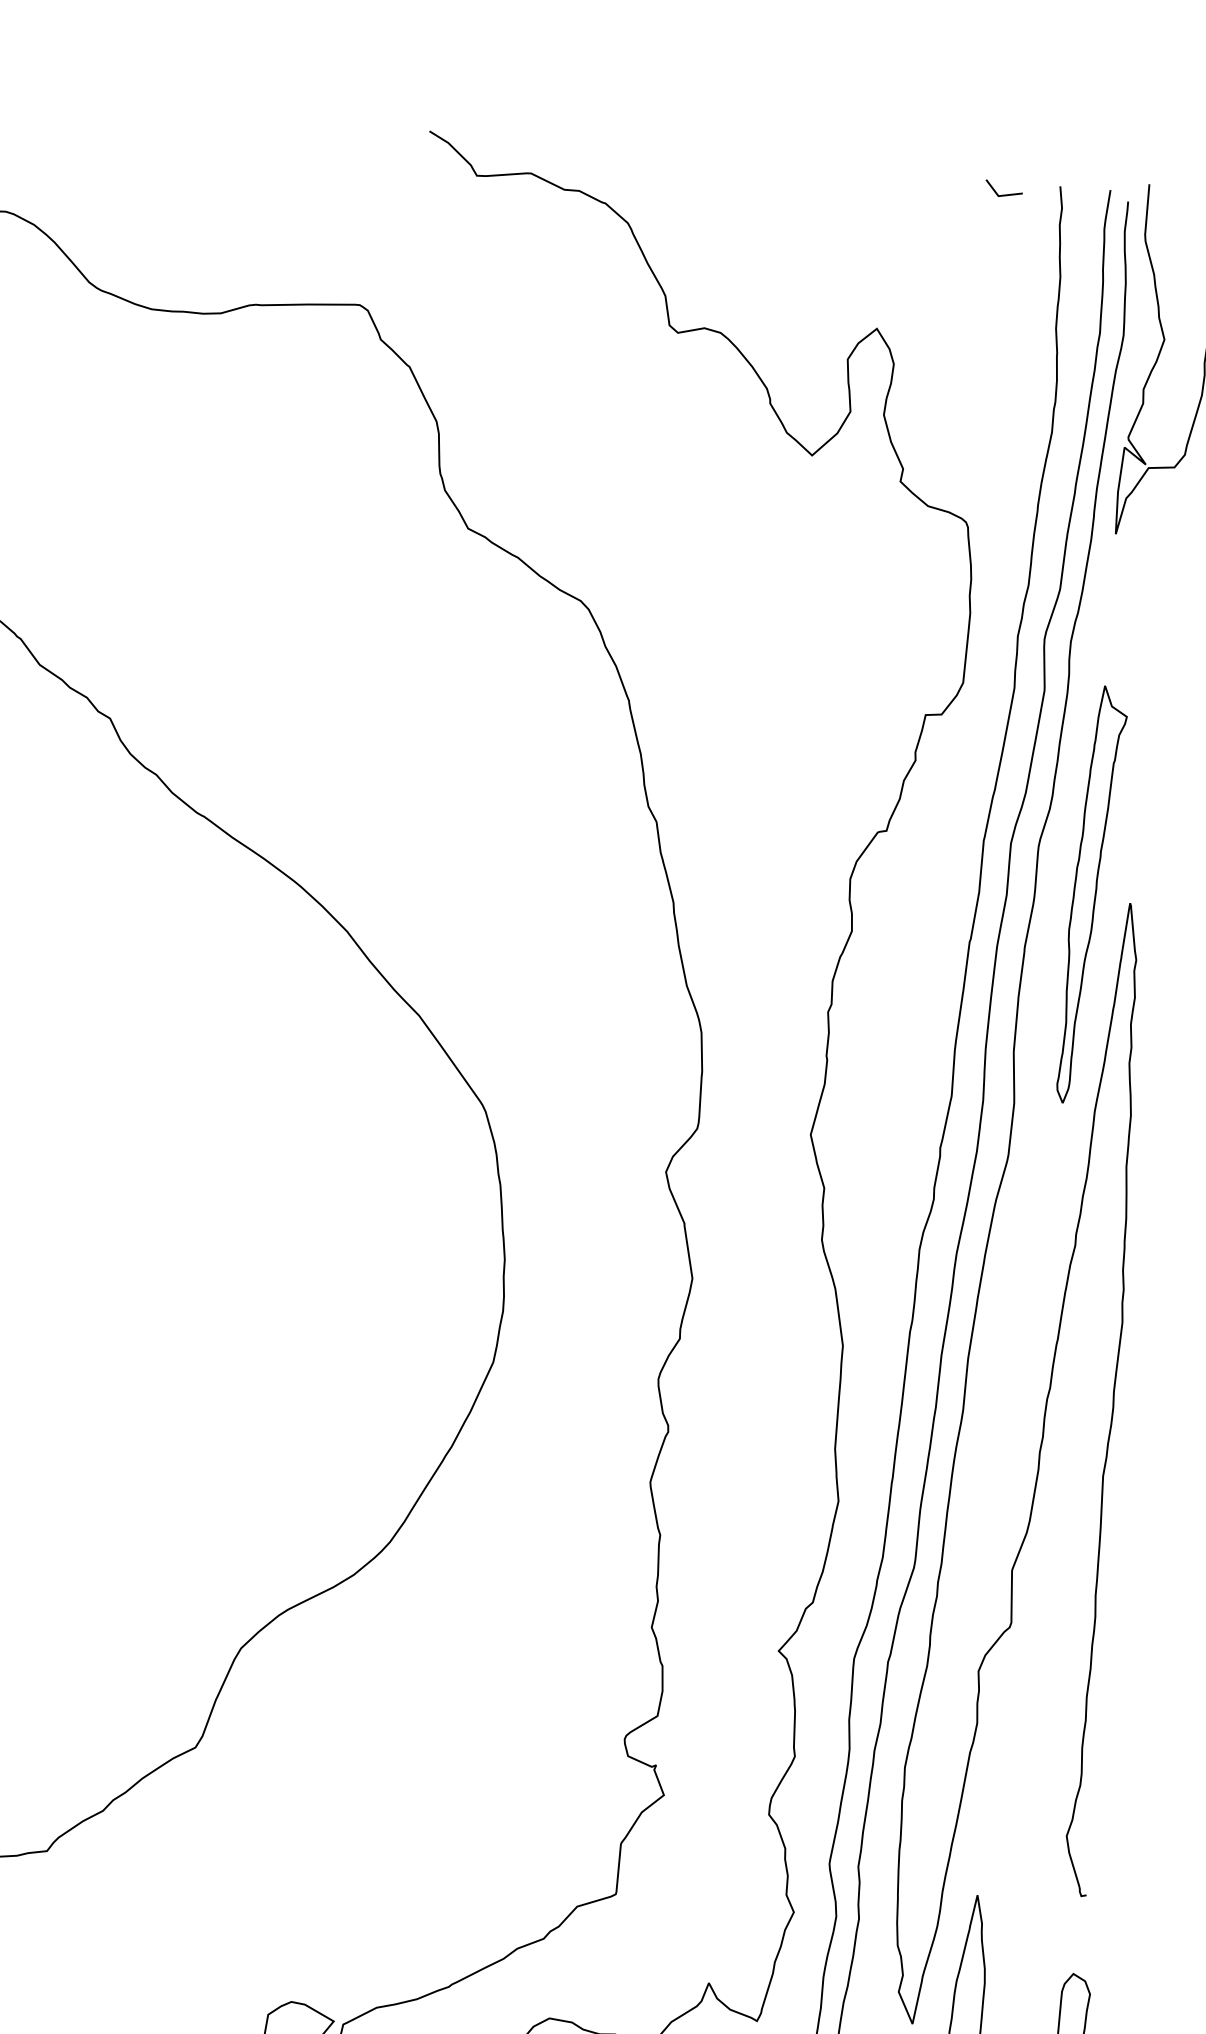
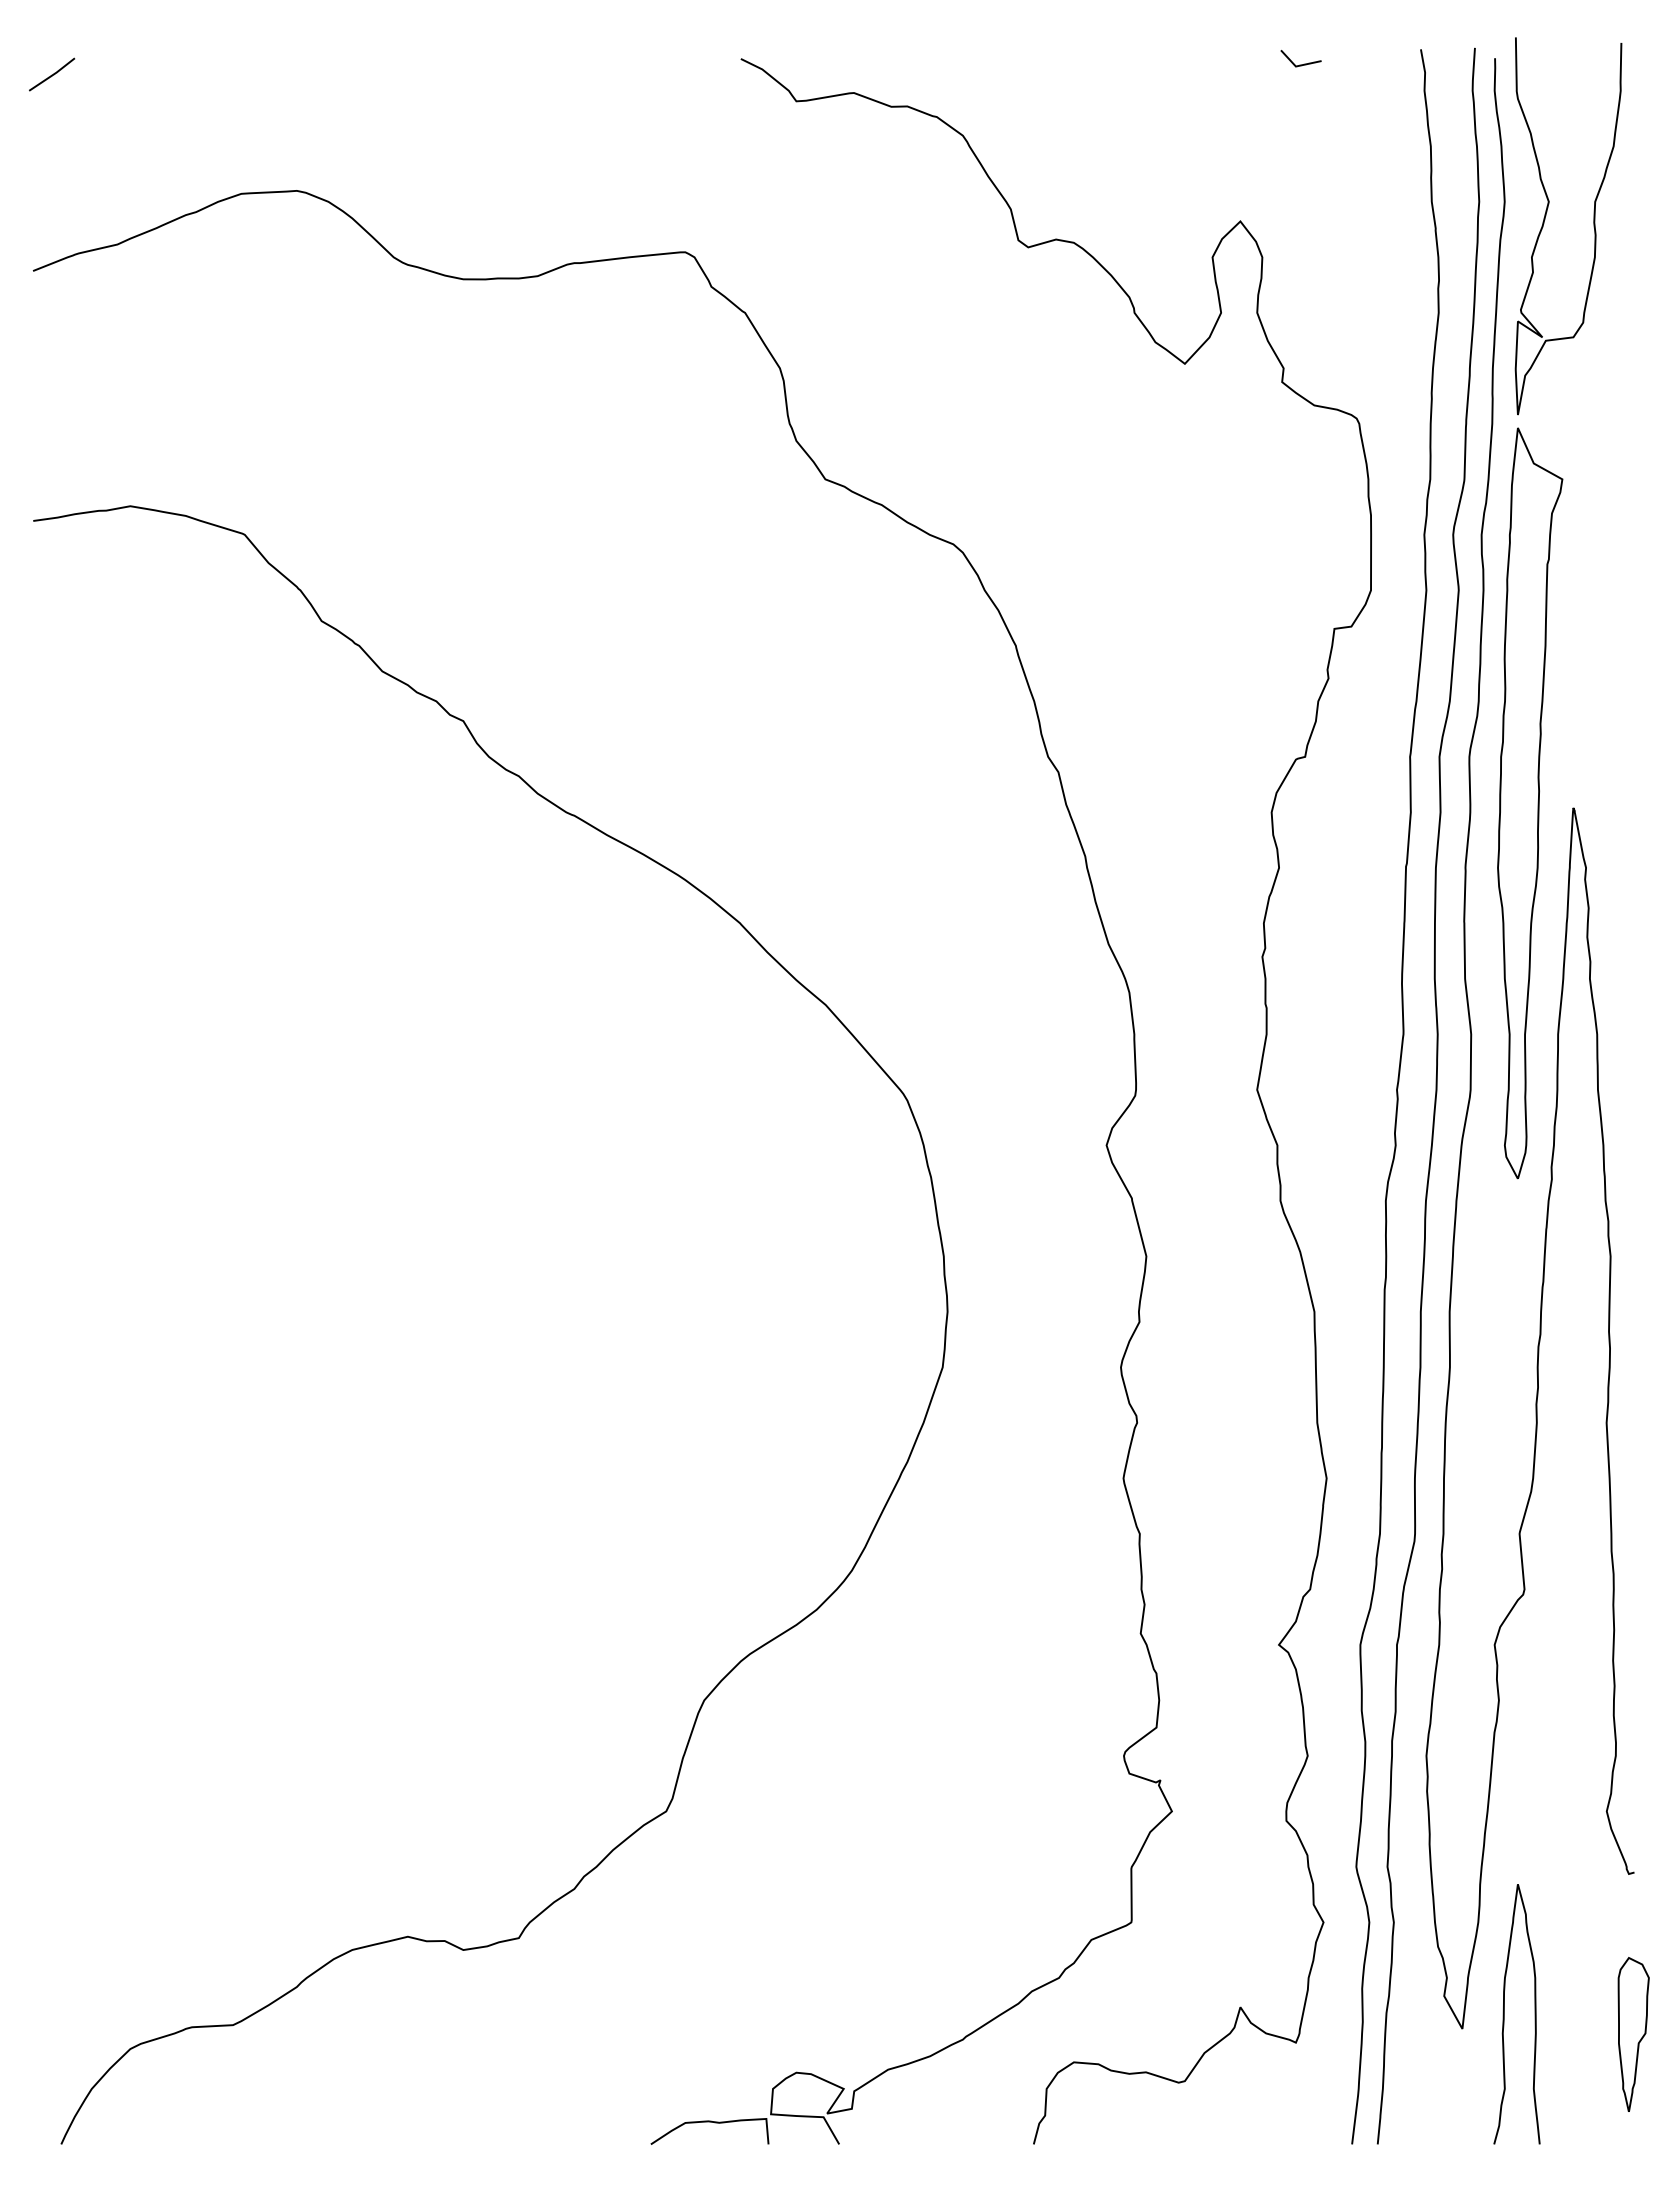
line: (1002, 194) -> (1300, 64), moved
part: (1090, 895) -> (1530, 803), size x1.67

